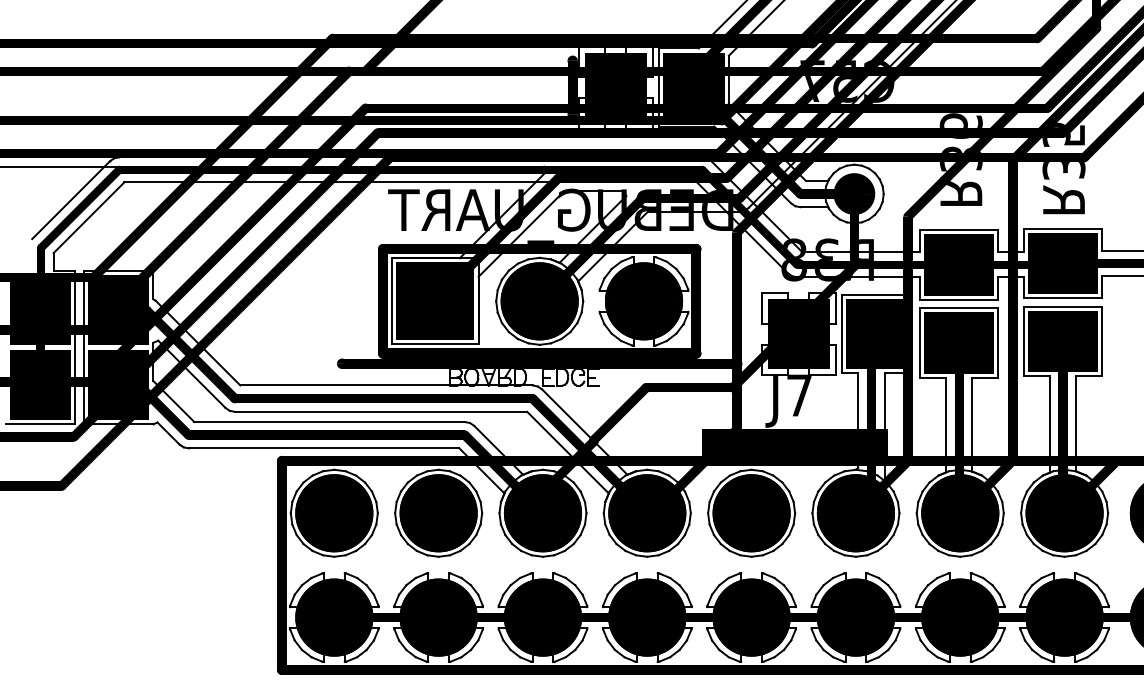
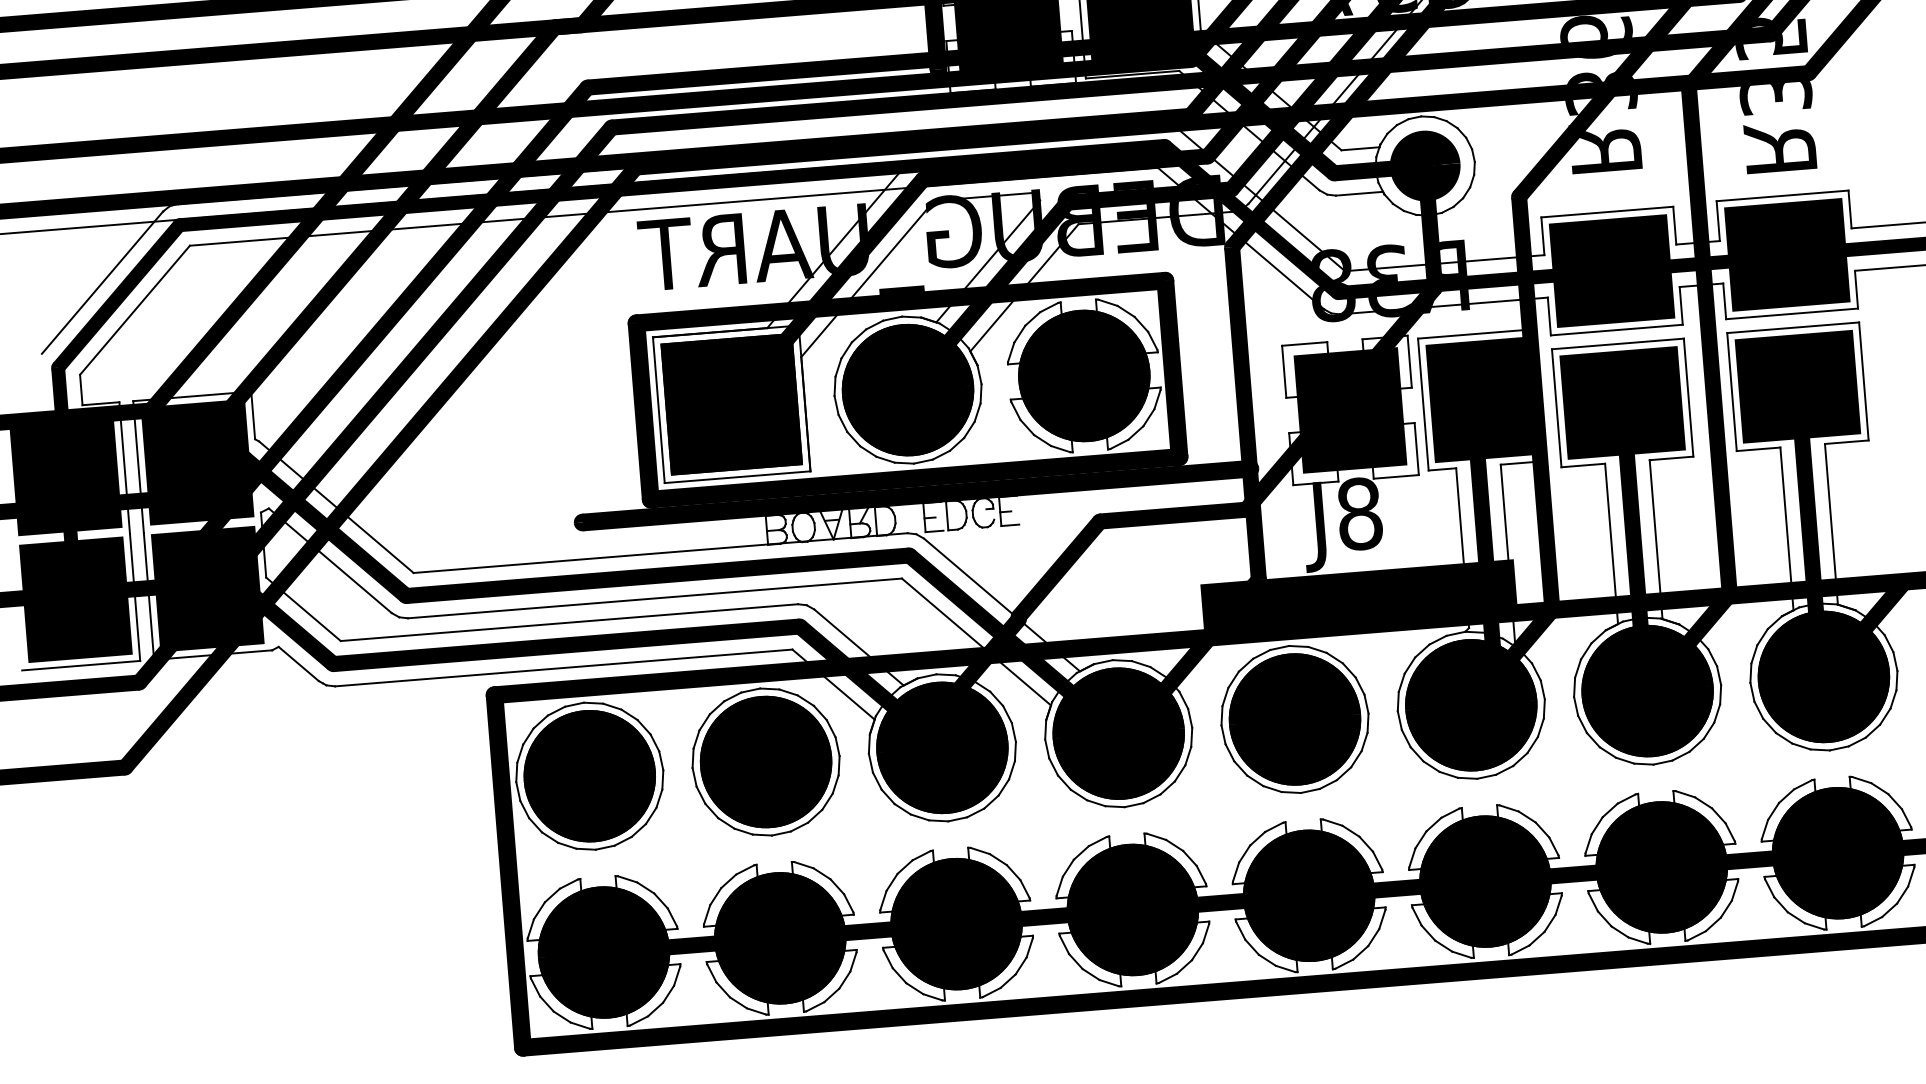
text: (799, 395) -> (1359, 513), J7 -> J8

